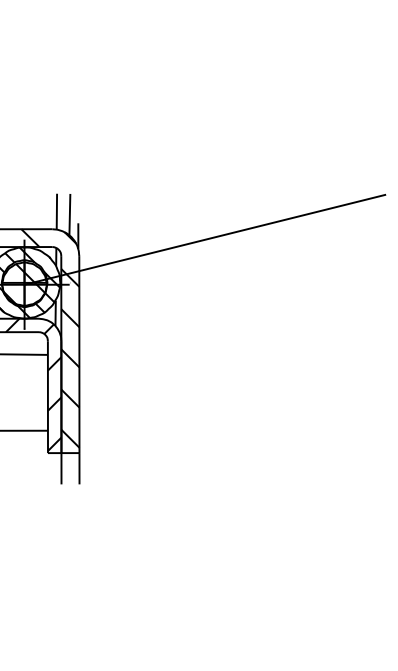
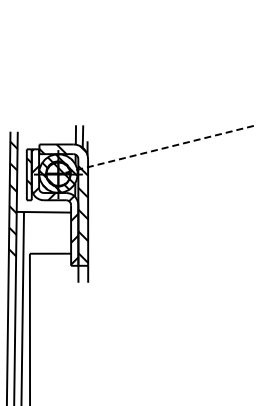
line: (205, 240) -> (156, 150), solid -> dashed

